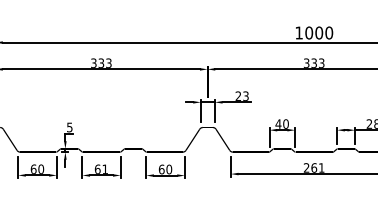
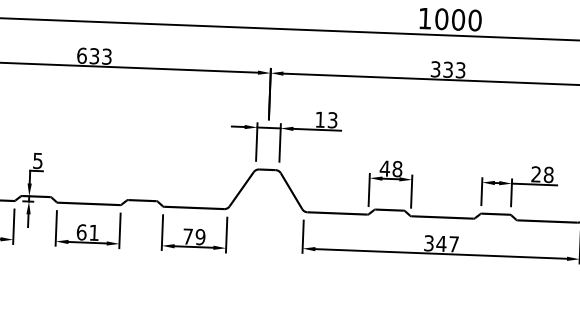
text: (93, 62) -> (81, 54), 333 -> 633
text: (237, 95) -> (318, 118), 23 -> 13
text: (285, 123) -> (396, 168), 40 -> 48
text: (313, 167) -> (440, 243), 261 -> 347
text: (164, 169) -> (192, 236), 60 -> 79

